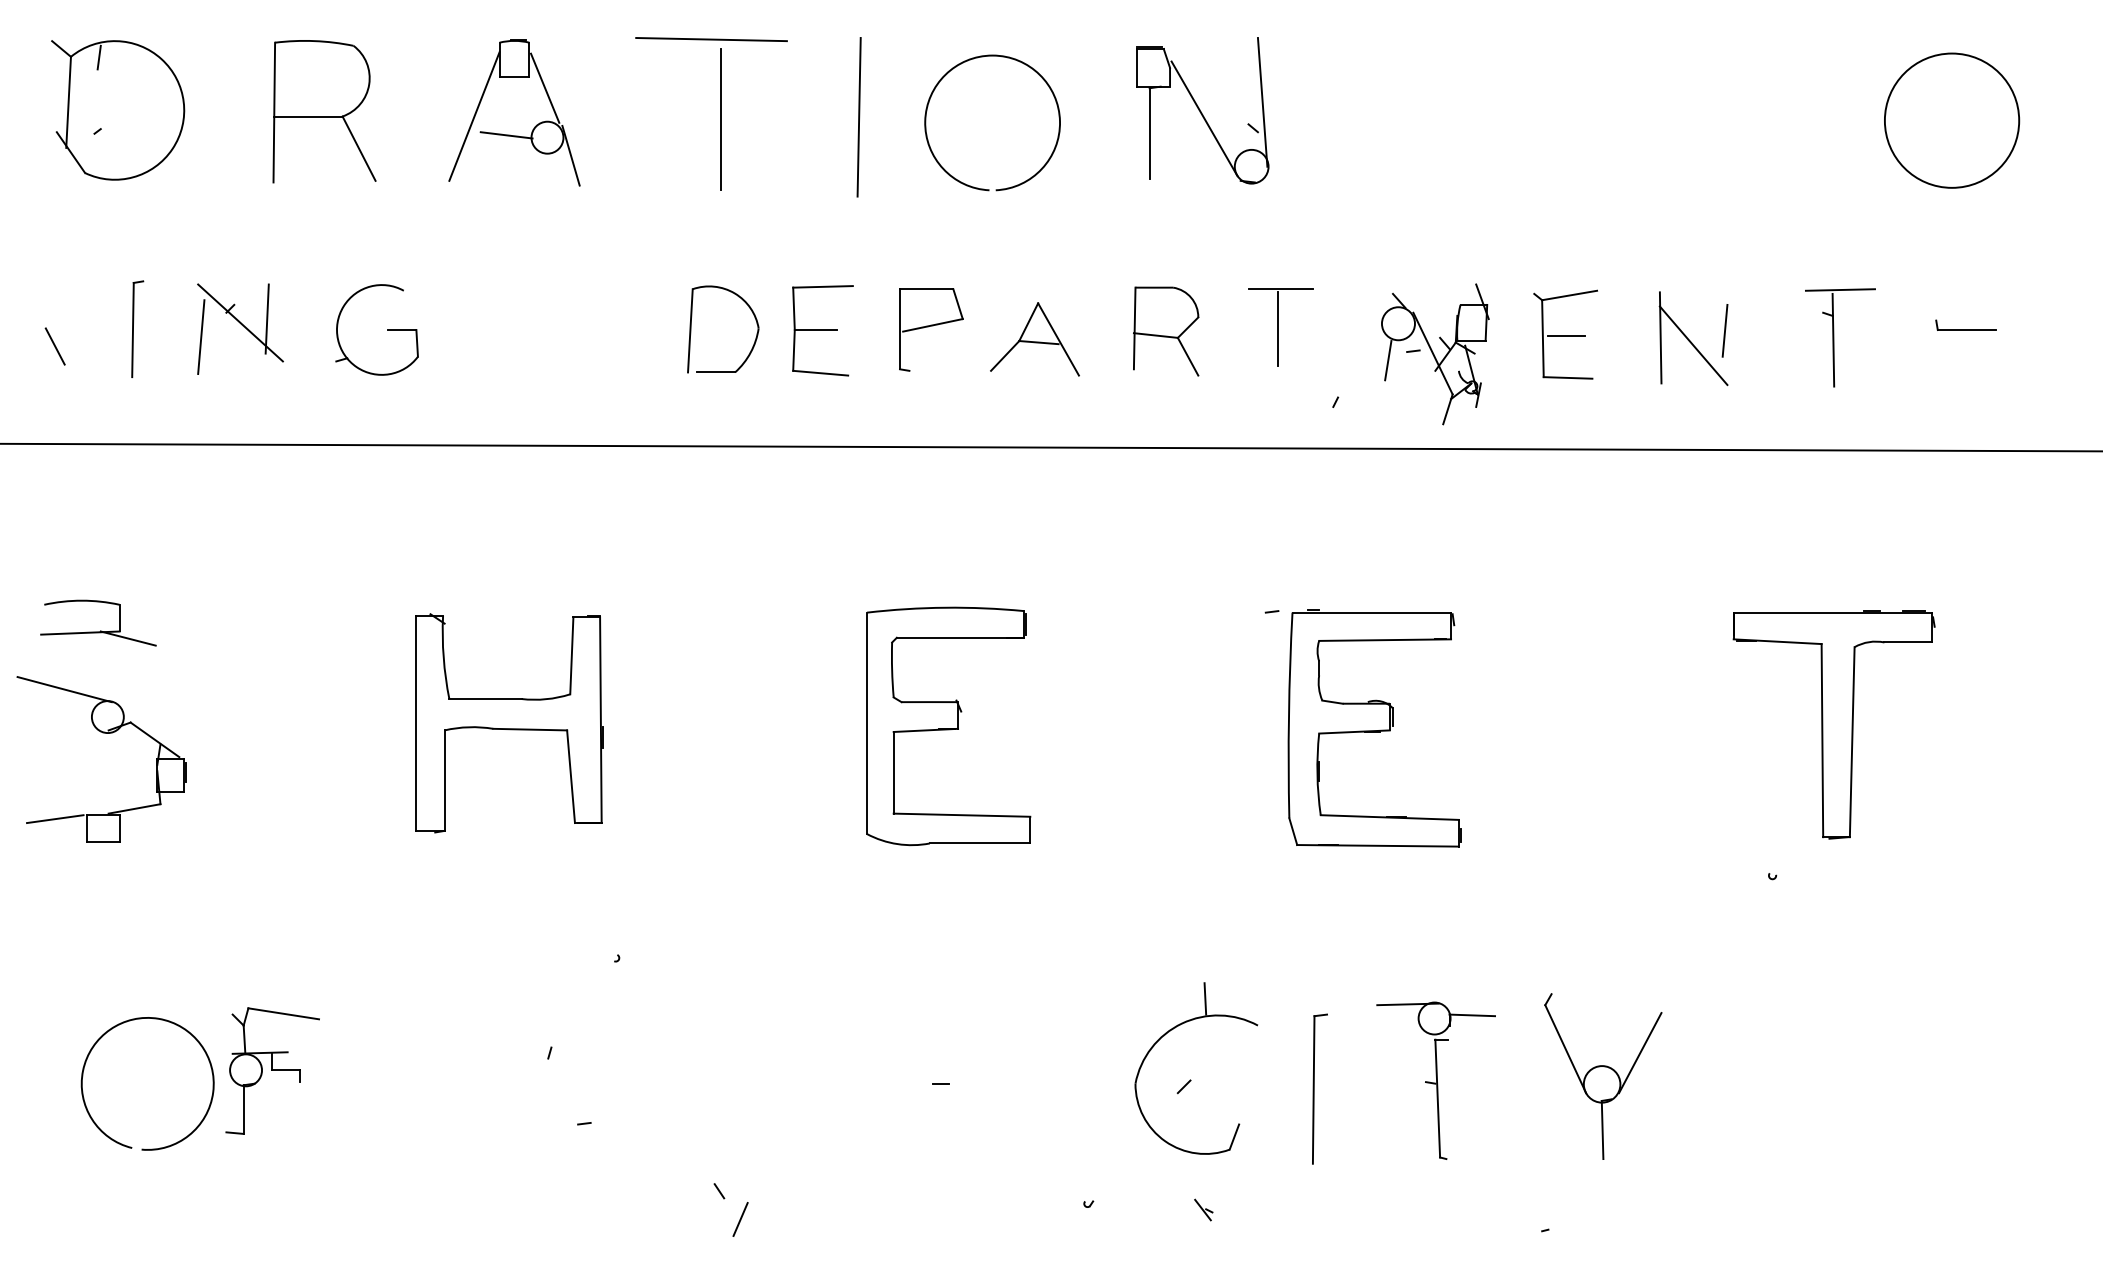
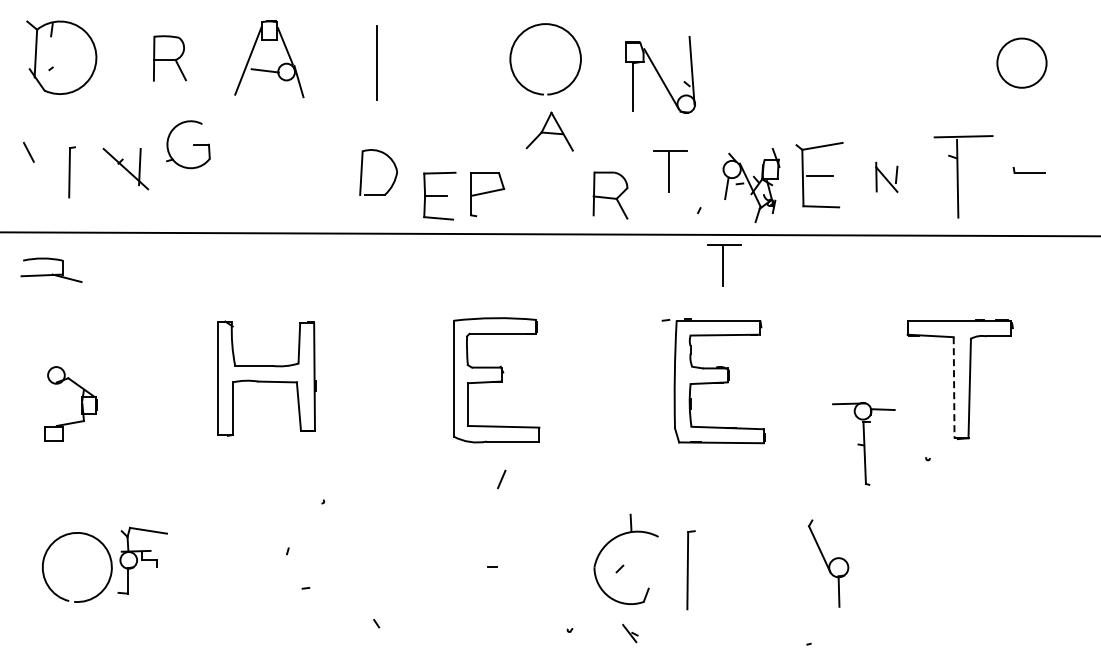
line: (711, 39) -> (372, 20), removed
arc: (929, 109) -> (512, 52), moved
part: (1202, 109) -> (660, 74), moved
part: (323, 111) -> (169, 58), size x0.6
line: (858, 115) -> (449, 60), removed
circle: (1951, 121) -> (1021, 63), size x0.7
part: (377, 329) -> (188, 144), moved
part: (822, 329) -> (439, 195), moved
part: (931, 329) -> (487, 194), moved
part: (1166, 331) -> (610, 195), moved
part: (1565, 335) -> (819, 175), size x1.4
line: (201, 337) -> (105, 176), removed
part: (1840, 337) -> (963, 176), size x1.6
part: (1034, 339) -> (549, 131), moved
part: (1693, 339) -> (886, 177), size x0.6
line: (54, 344) -> (28, 151), moved
part: (1383, 507) -> (724, 265), added
part: (98, 621) -> (51, 269), moved
line: (64, 688) -> (33, 360), removed
line: (1823, 740) -> (954, 387), solid -> dashed
line: (54, 818) -> (28, 428), removed
line: (1639, 1053) -> (858, 551), removed
part: (1435, 1080) -> (863, 443), moved
part: (1202, 1210) -> (629, 633), size x1.6
line: (740, 1219) -> (501, 479), moved

